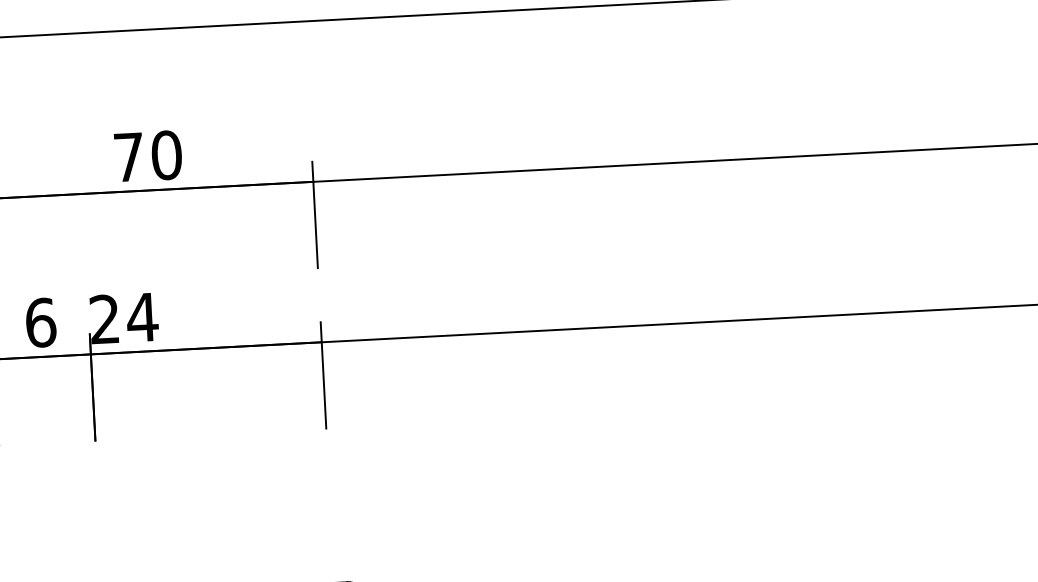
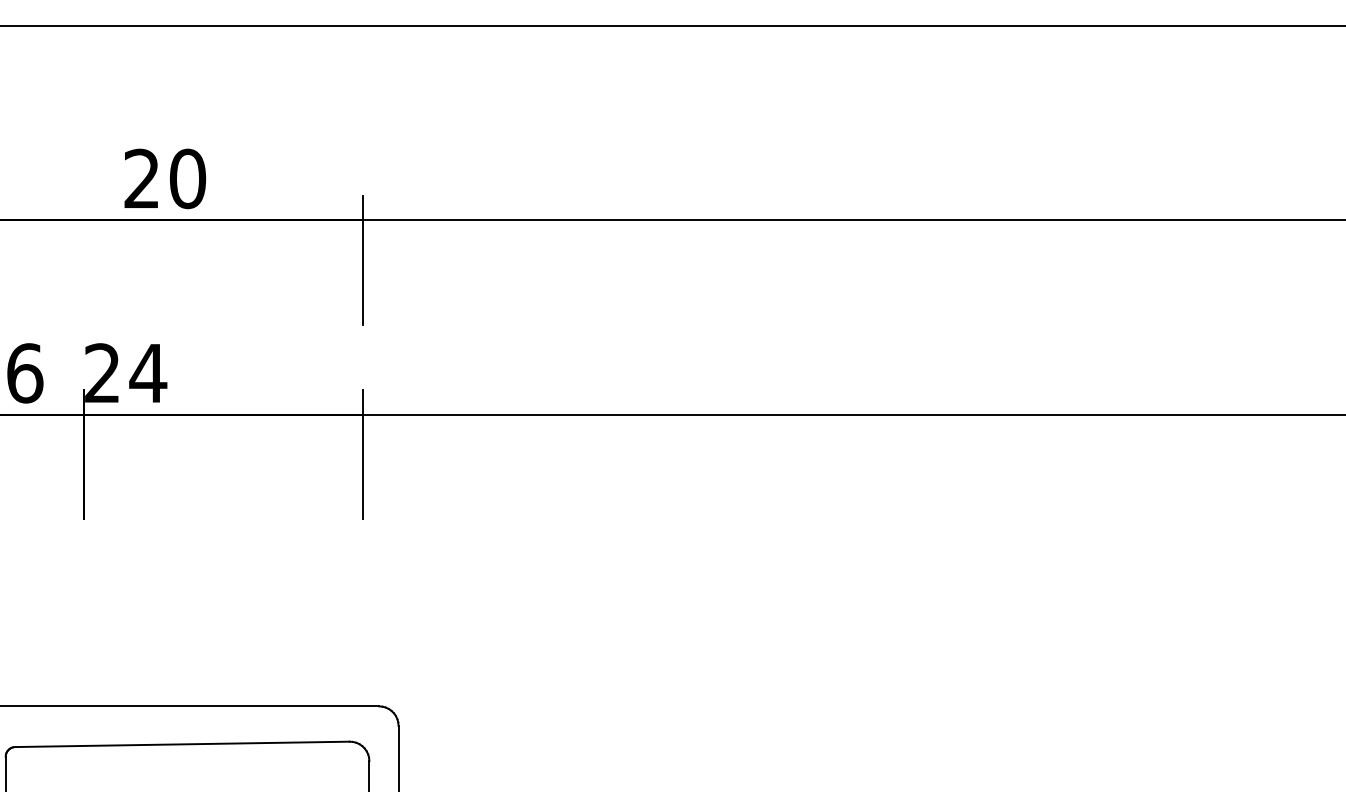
text: (128, 156) -> (141, 177), 70 -> 20

